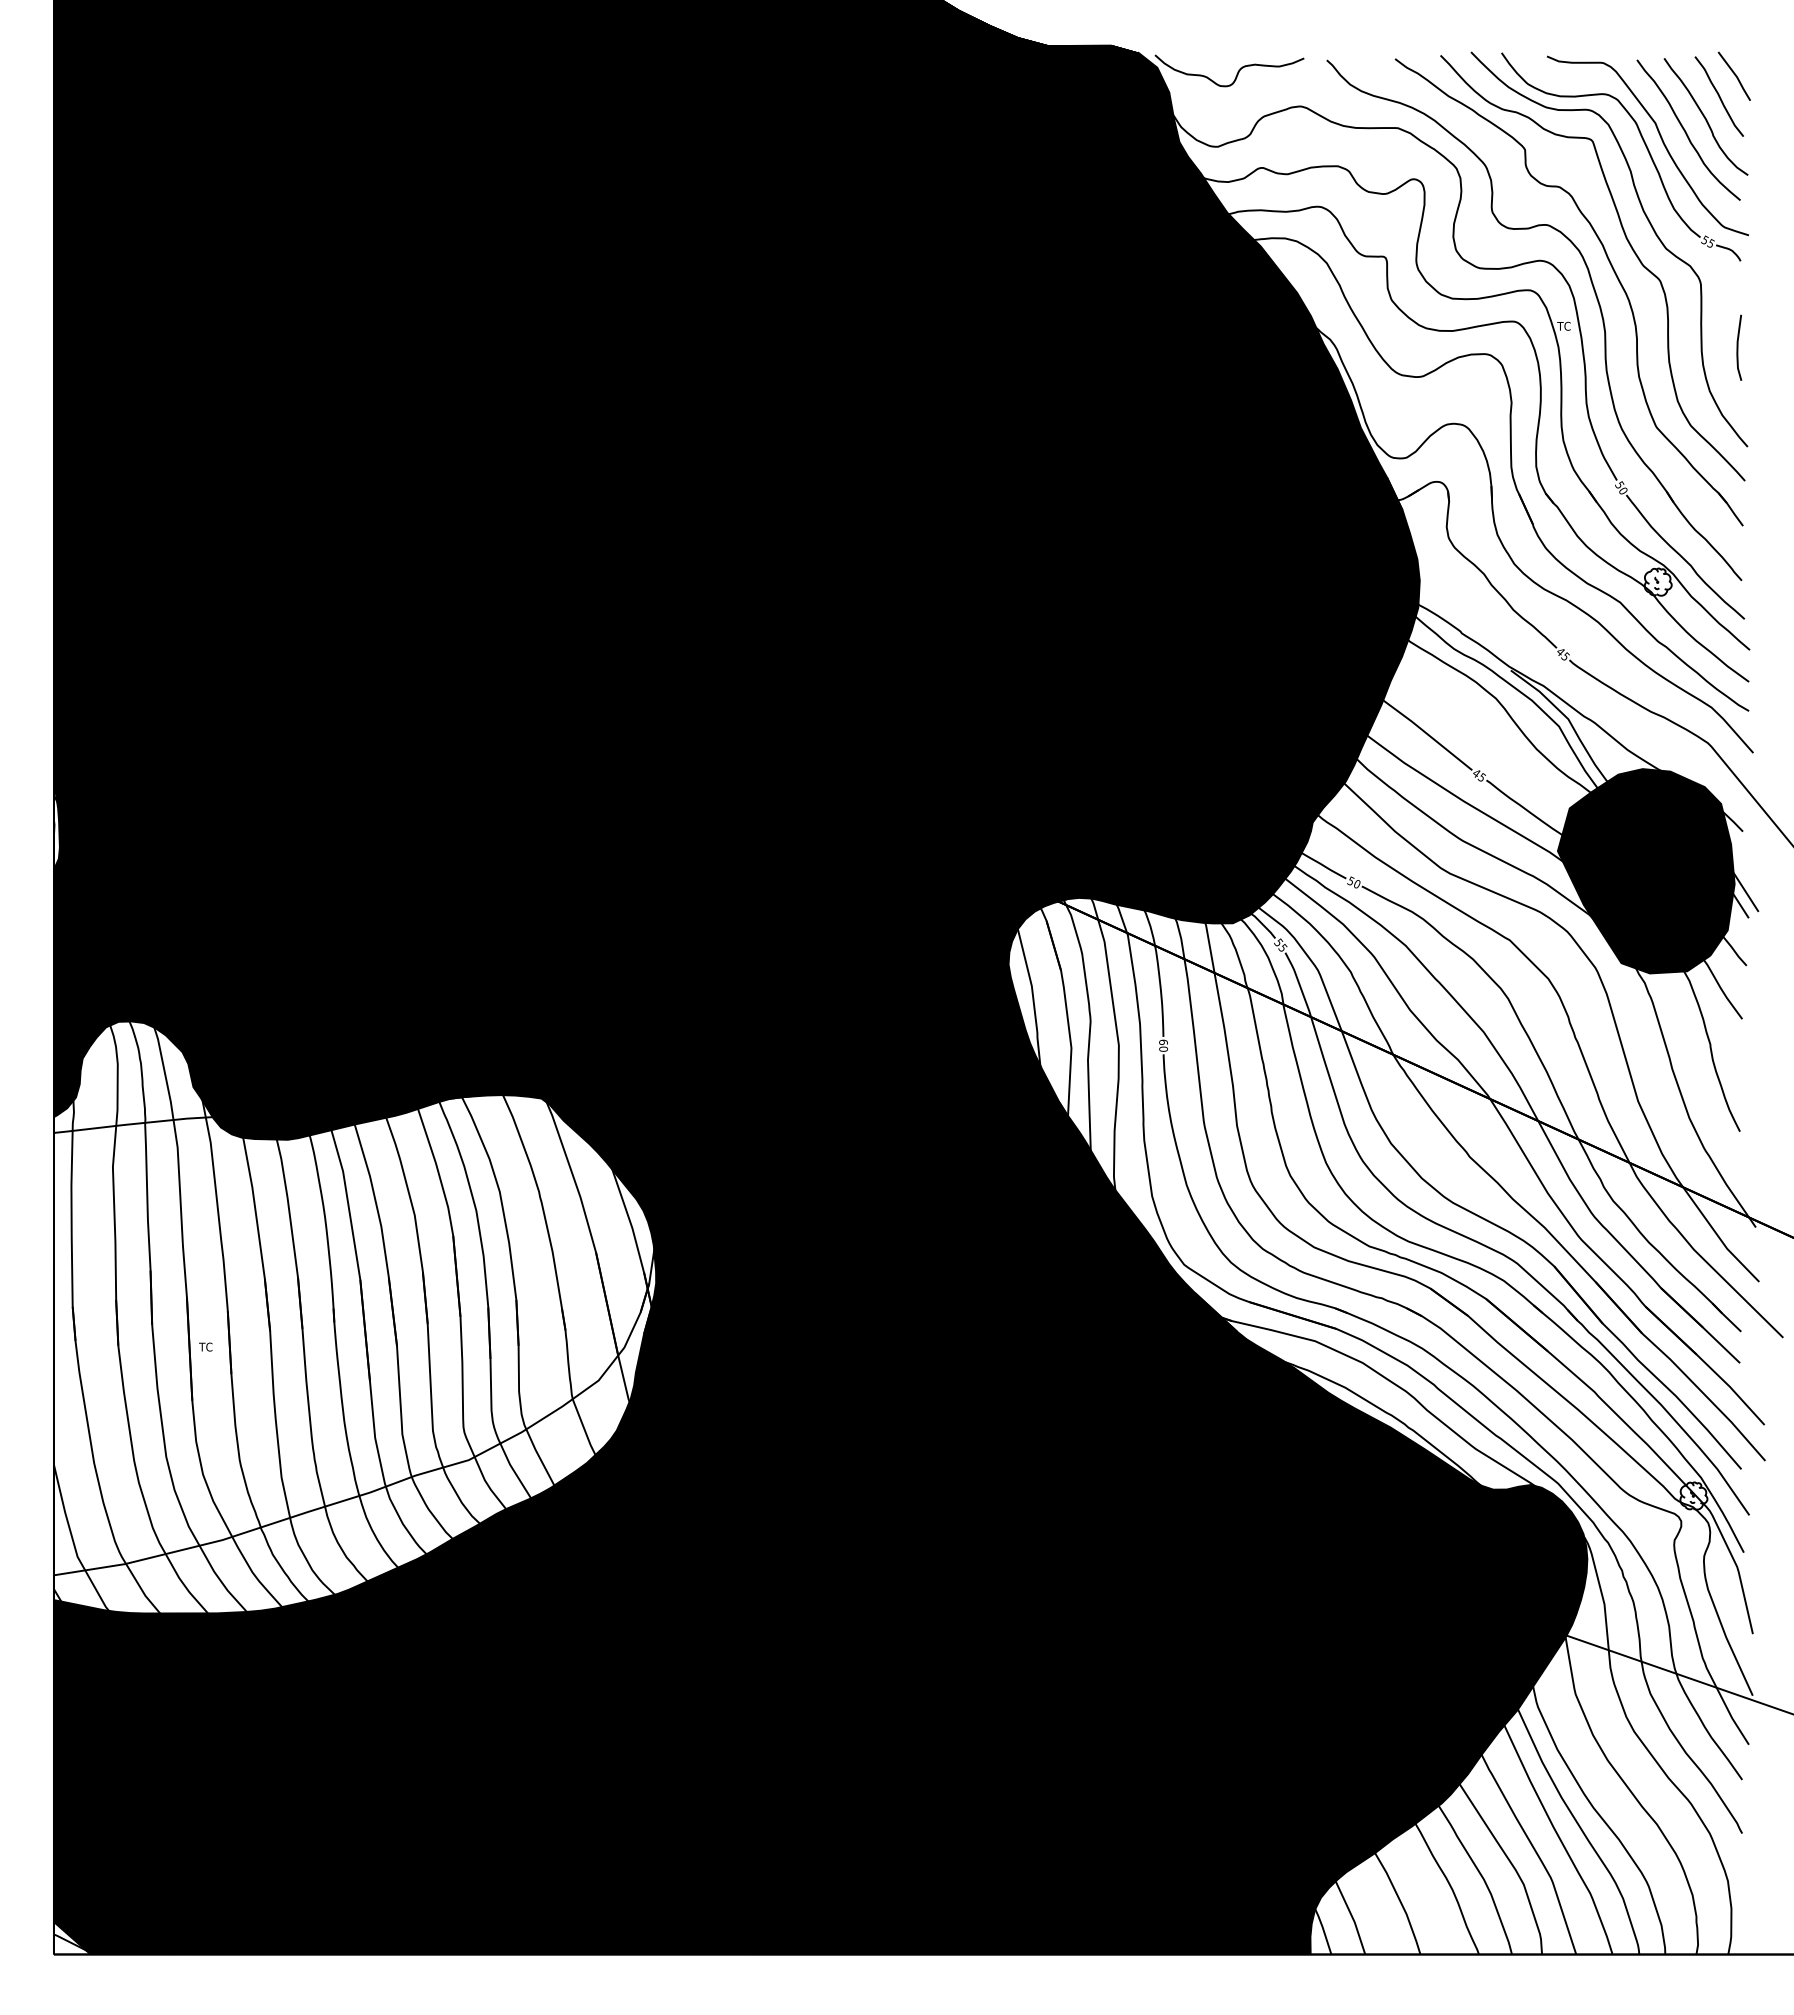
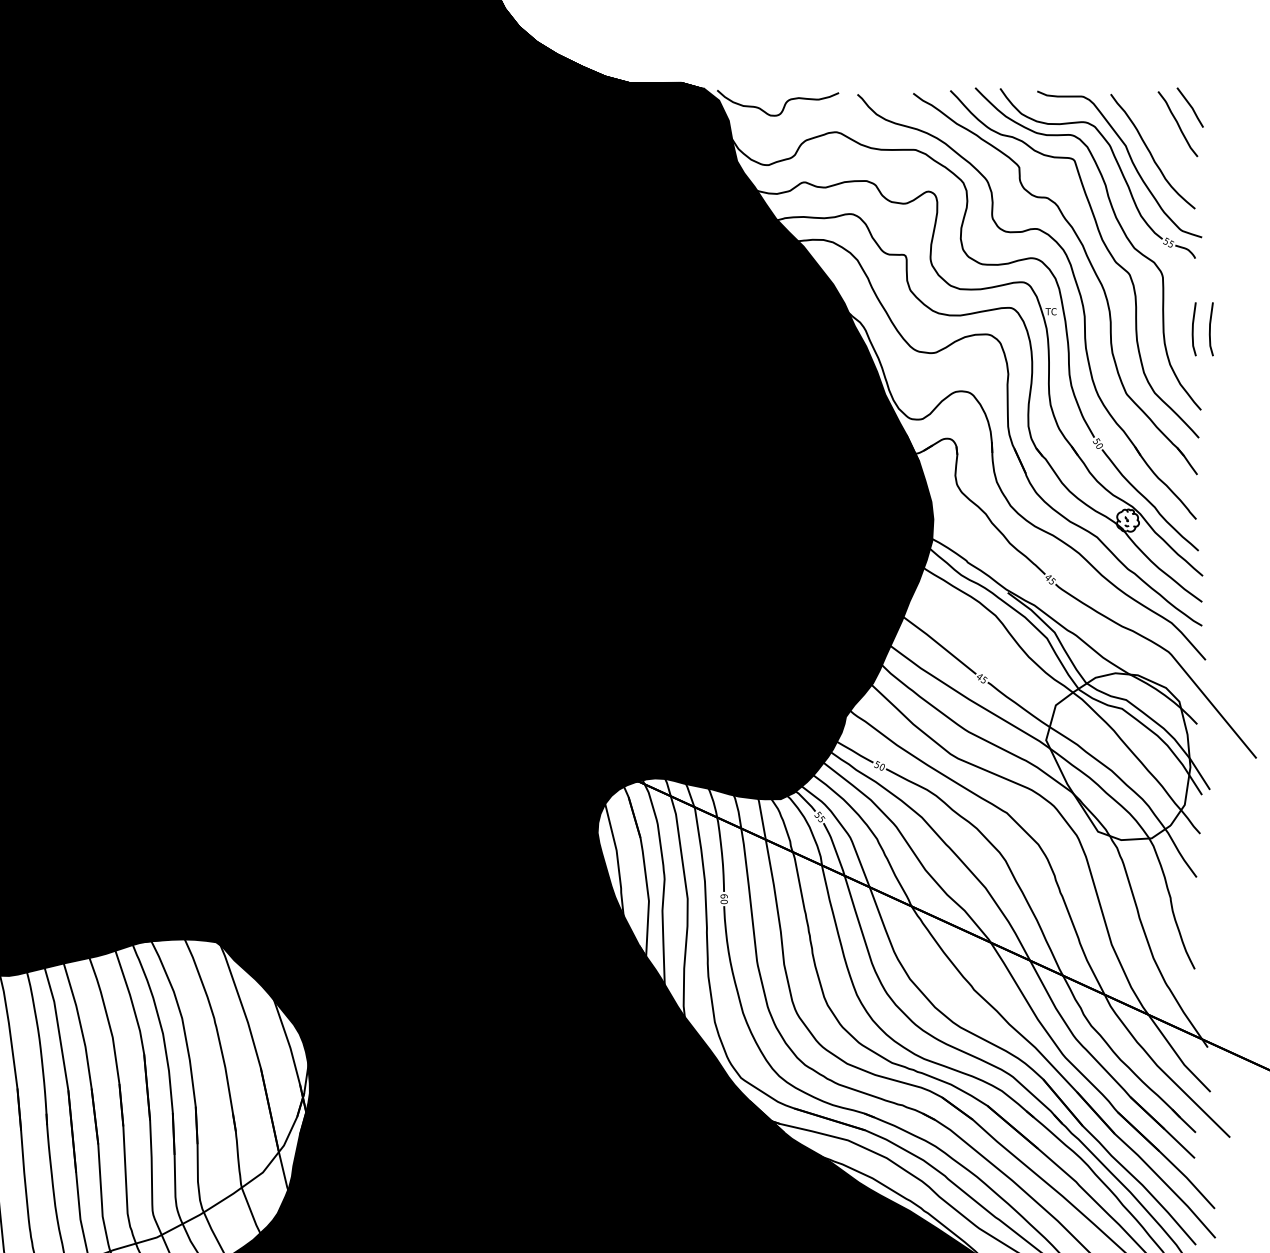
curve: (1705, 116) -> (1166, 140), removed
curve: (1759, 347) -> (1210, 329), added
fill: (1645, 871) -> (1117, 756), removed

